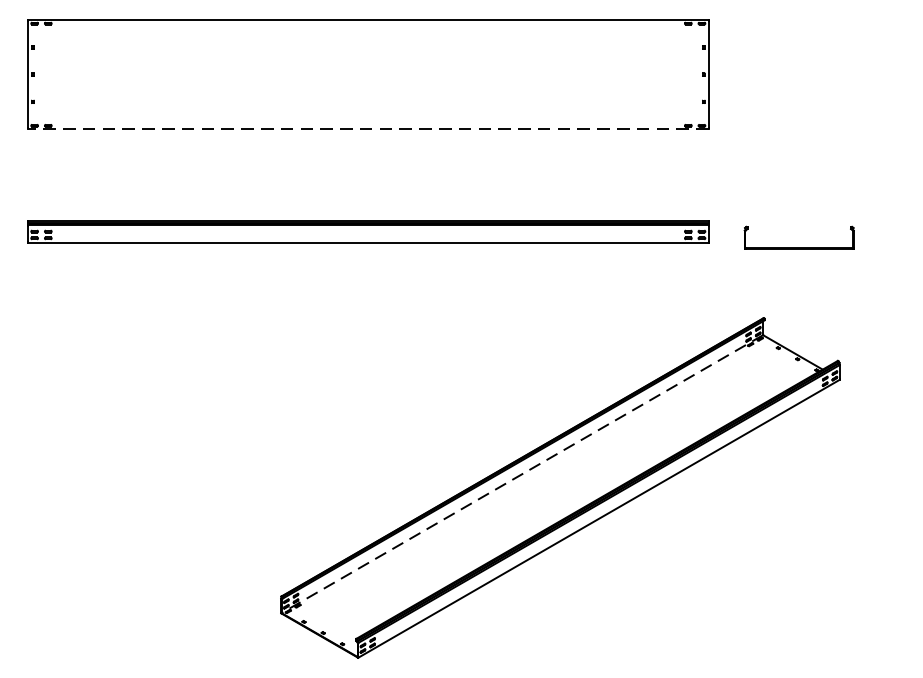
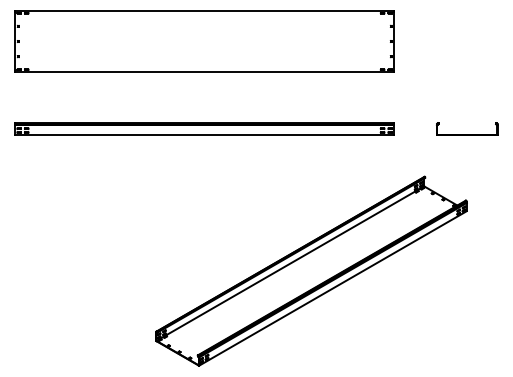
line: (367, 128) -> (204, 71), dashed -> solid
part: (799, 236) -> (467, 128), moved
line: (522, 473) -> (290, 263), dashed -> solid

